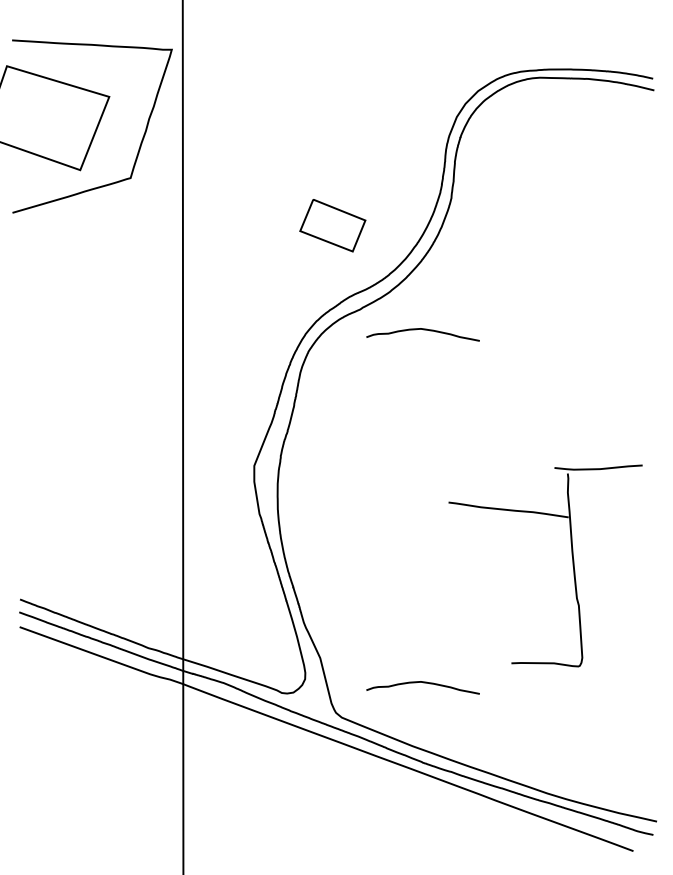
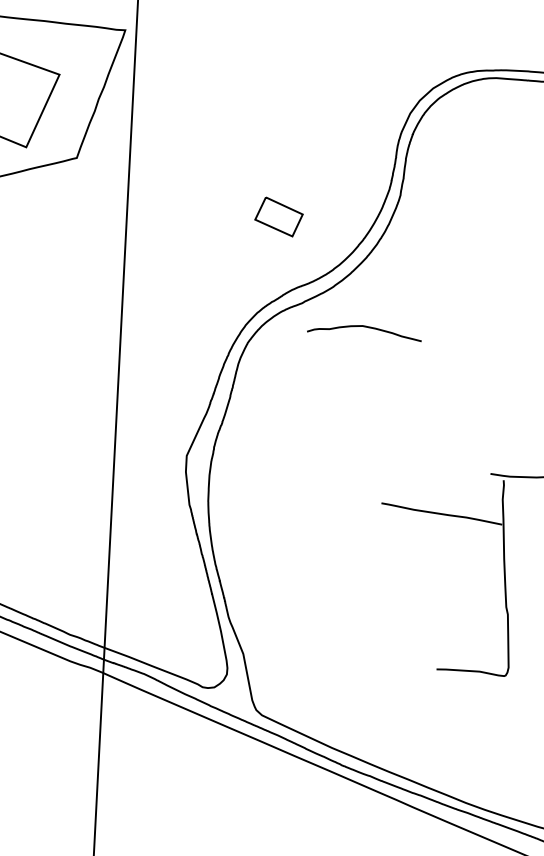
part: (332, 225) -> (278, 216), size x0.71
curve: (423, 683) -> (346, 685), removed

